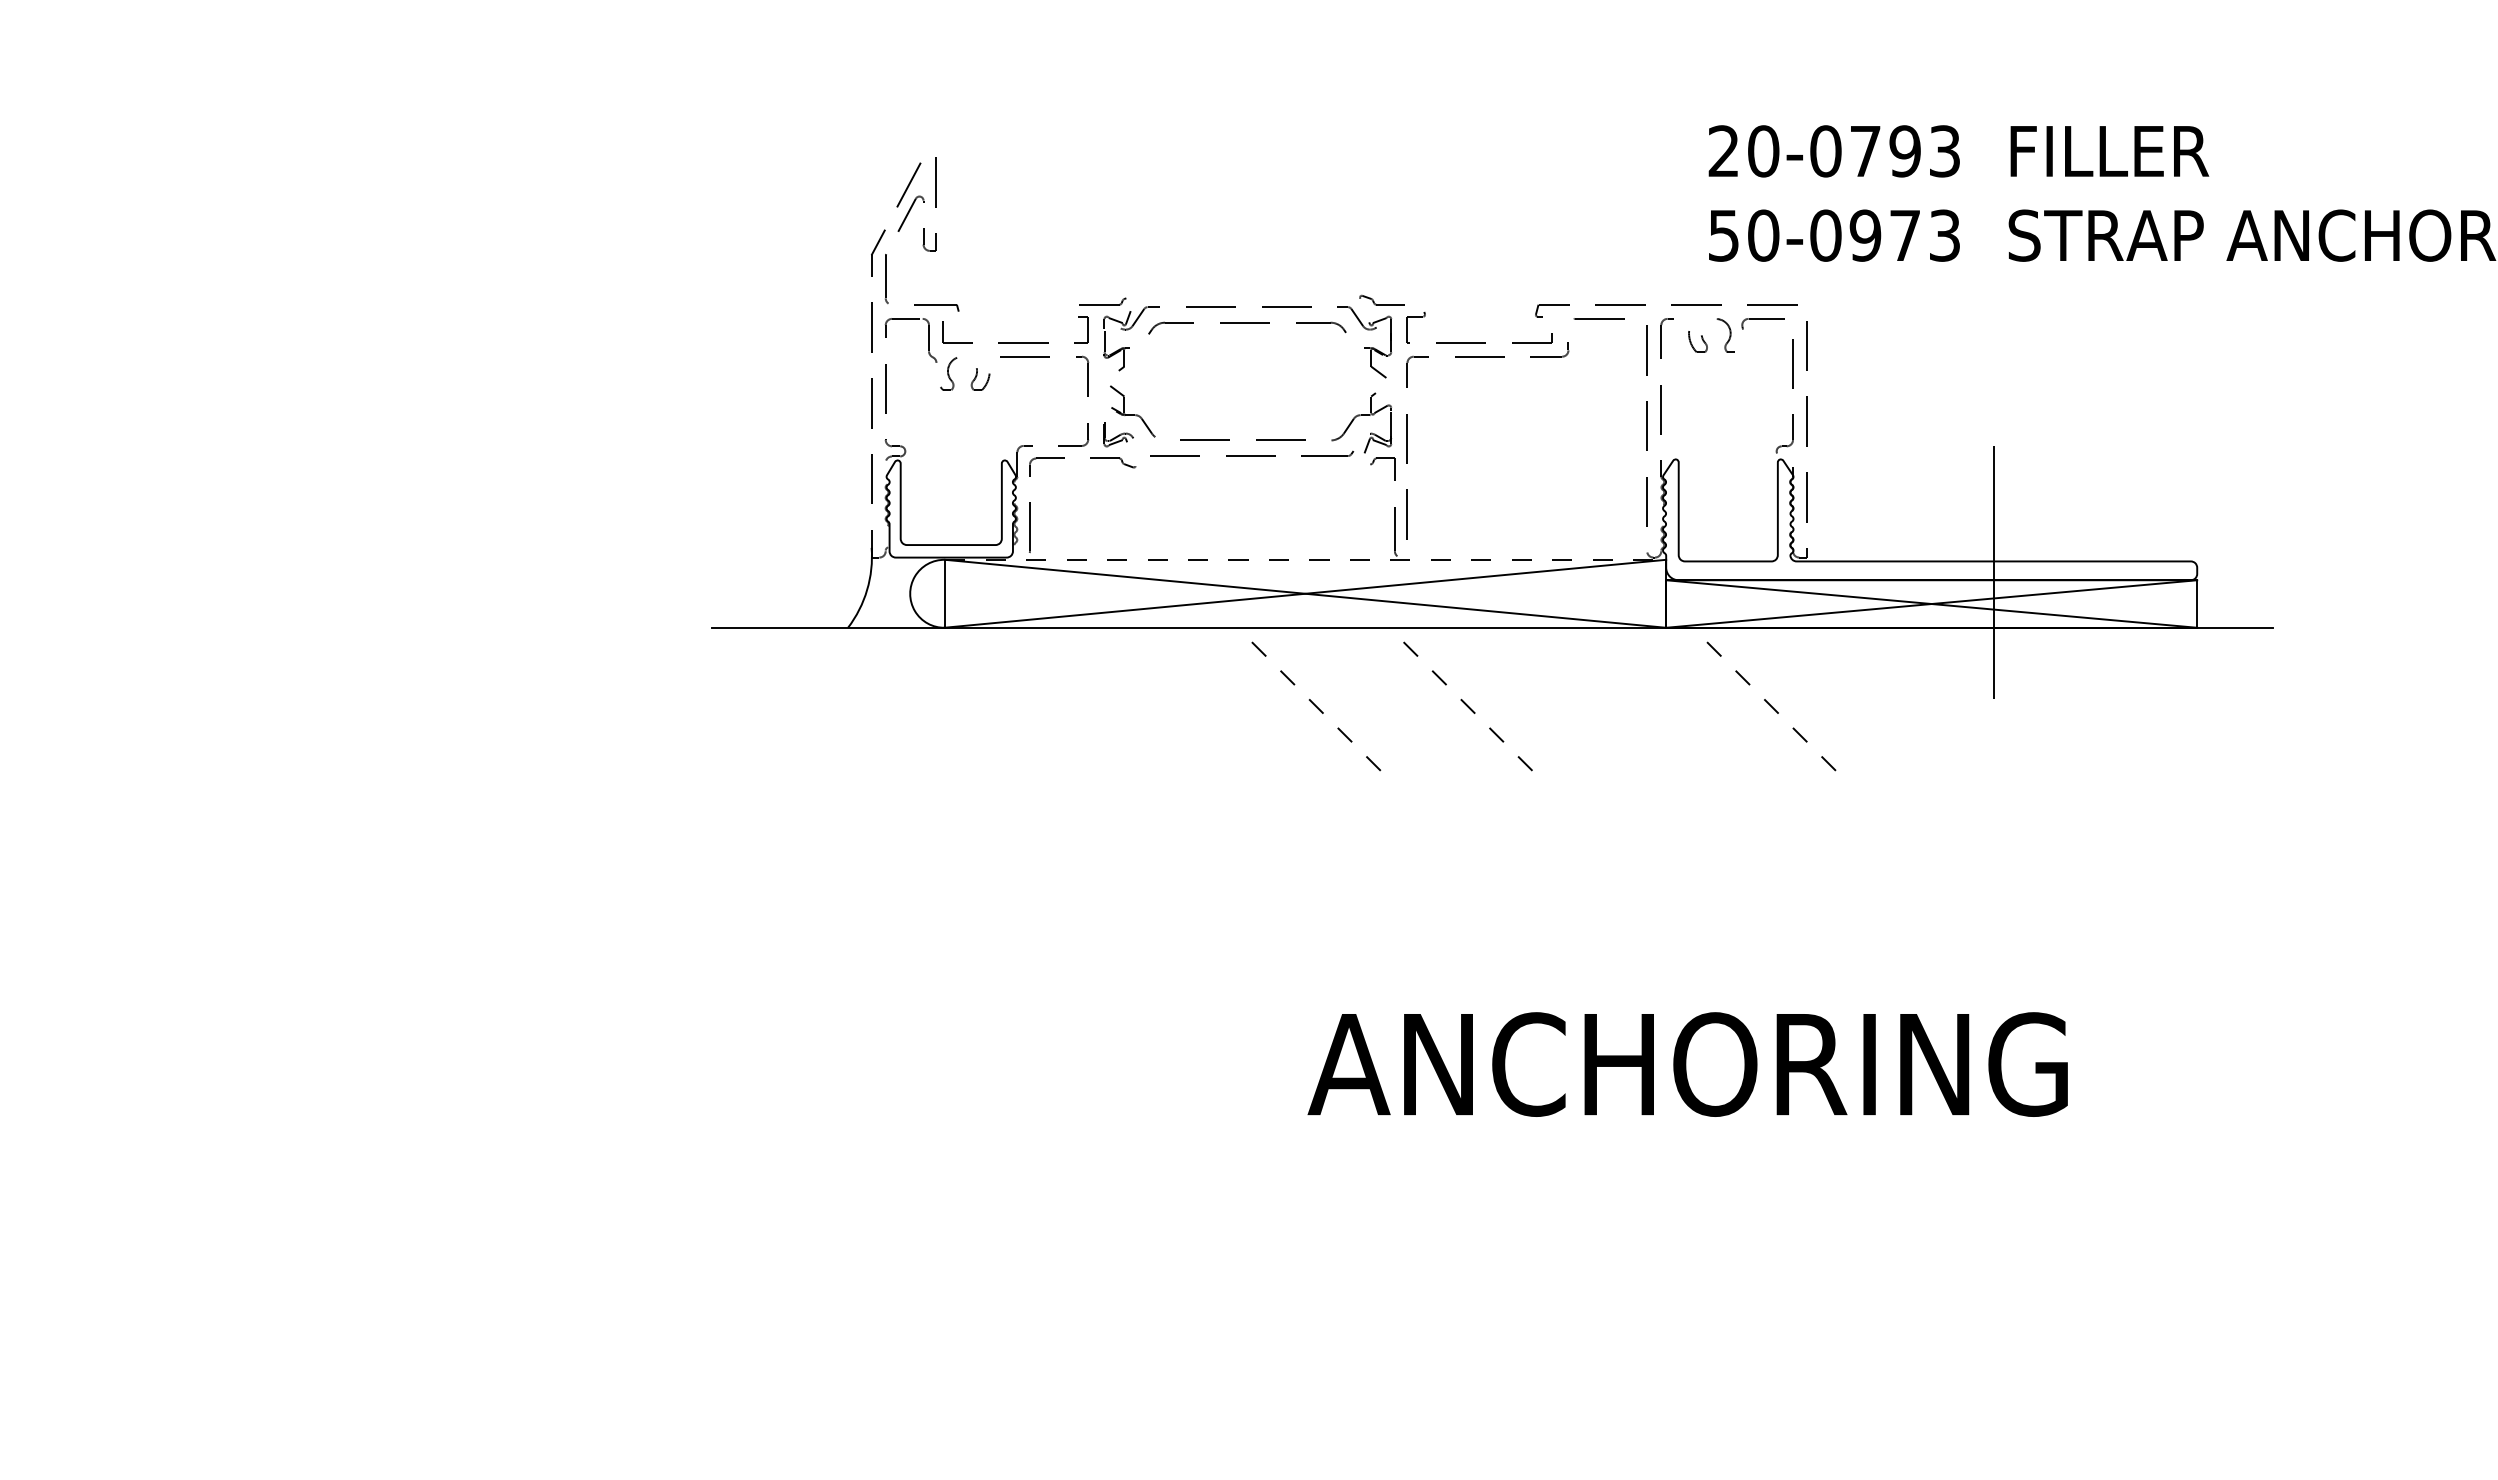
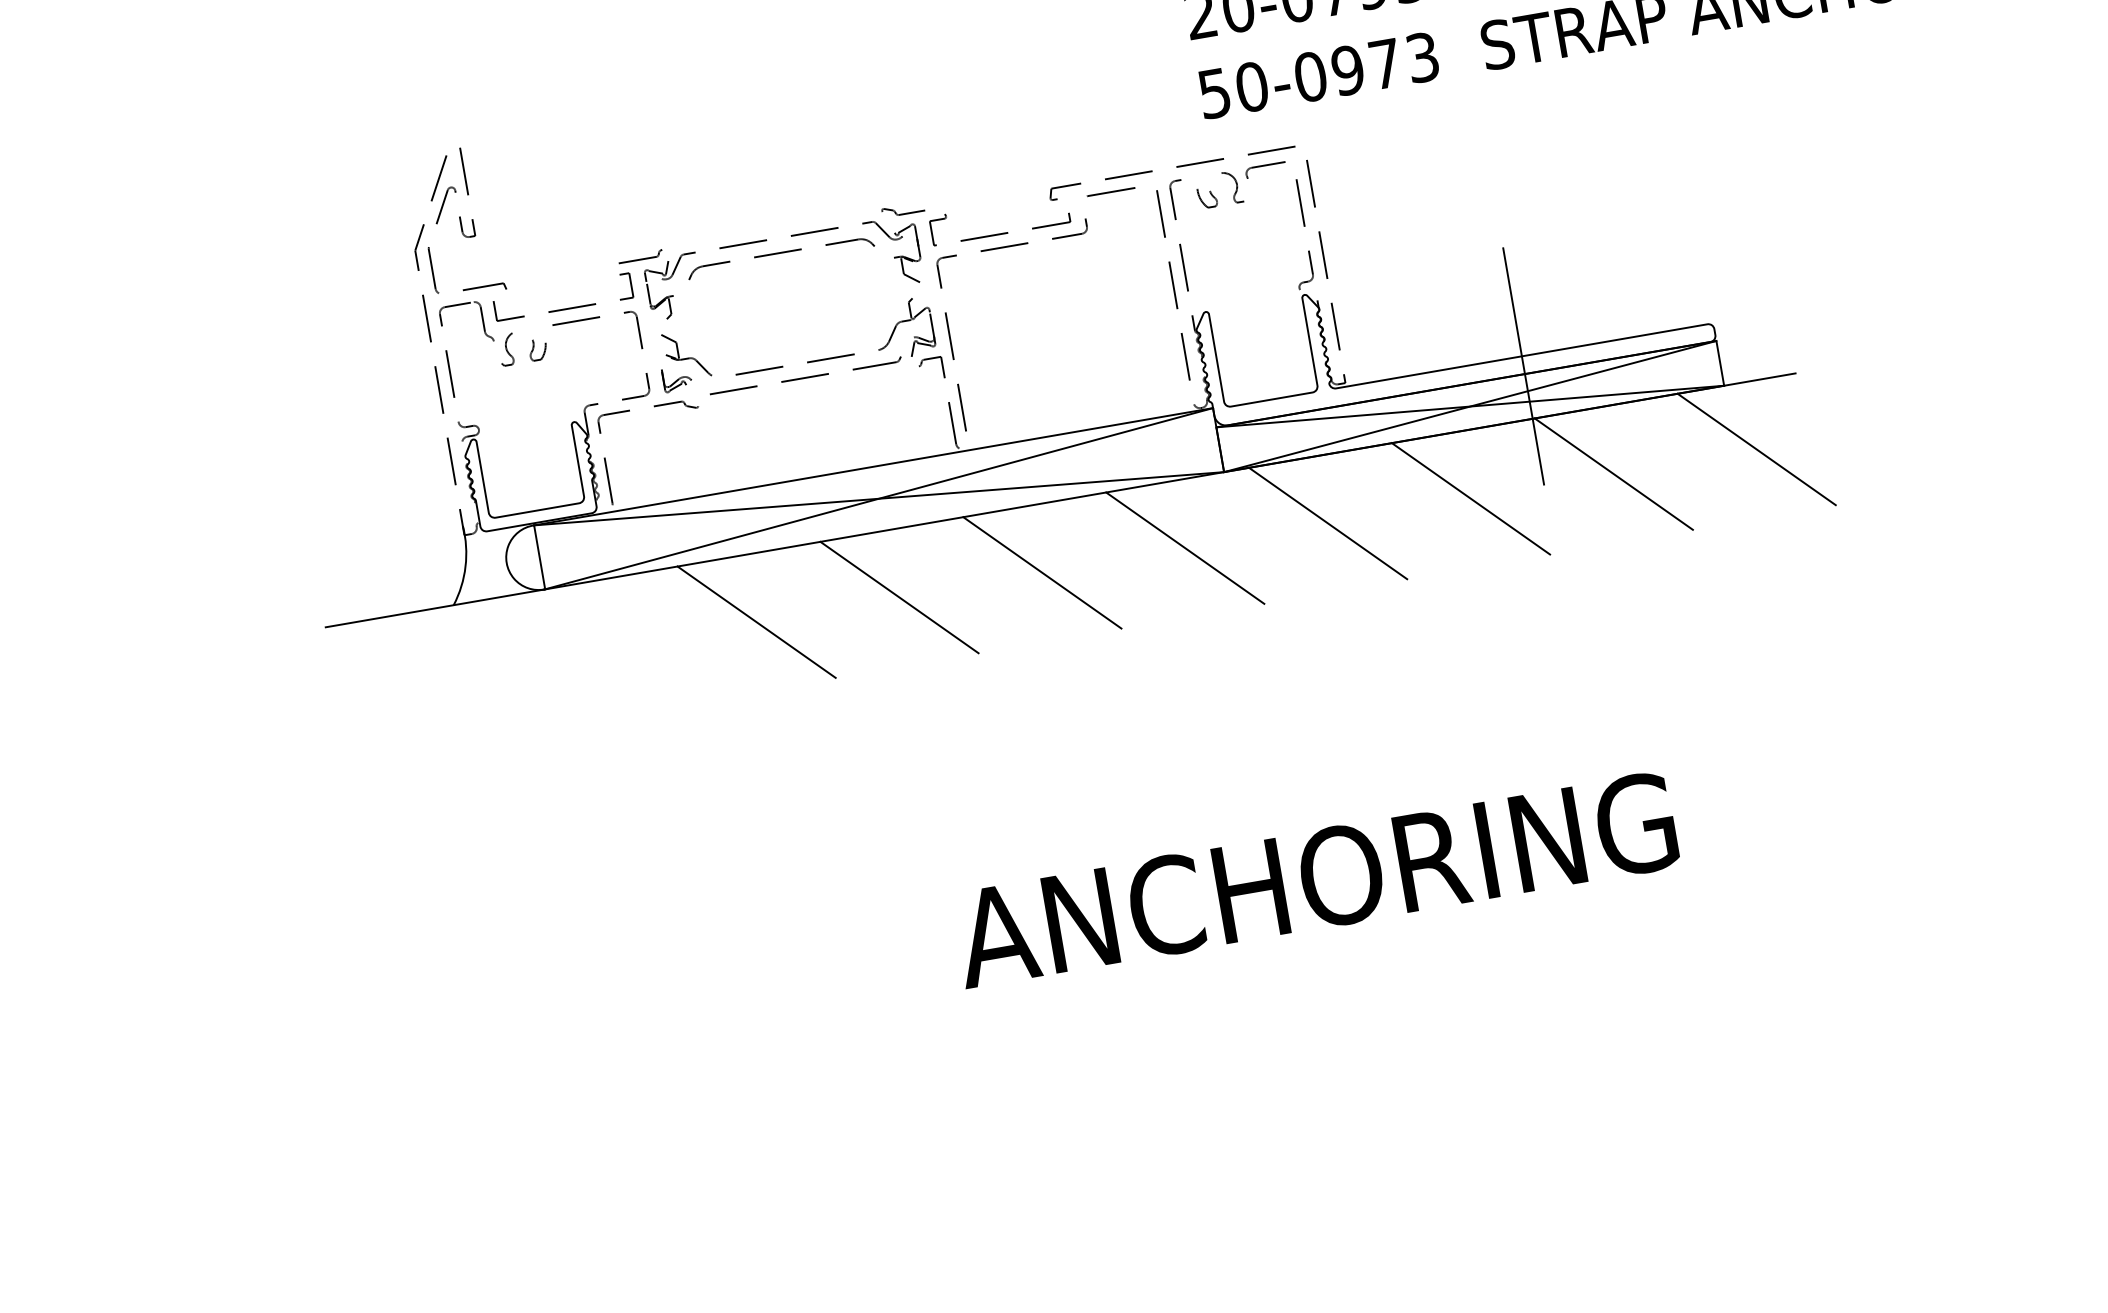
line: (1306, 559) -> (874, 466), dashed -> solid
line: (1157, 698) -> (756, 621), added
line: (1308, 698) -> (898, 596), dashed -> solid
line: (1460, 698) -> (1041, 572), dashed -> solid
line: (1612, 698) -> (1185, 547), added
line: (1763, 698) -> (1327, 522), dashed -> solid
line: (1915, 698) -> (1470, 498), added
line: (2067, 698) -> (1613, 473), added
line: (2219, 698) -> (1756, 448), added

